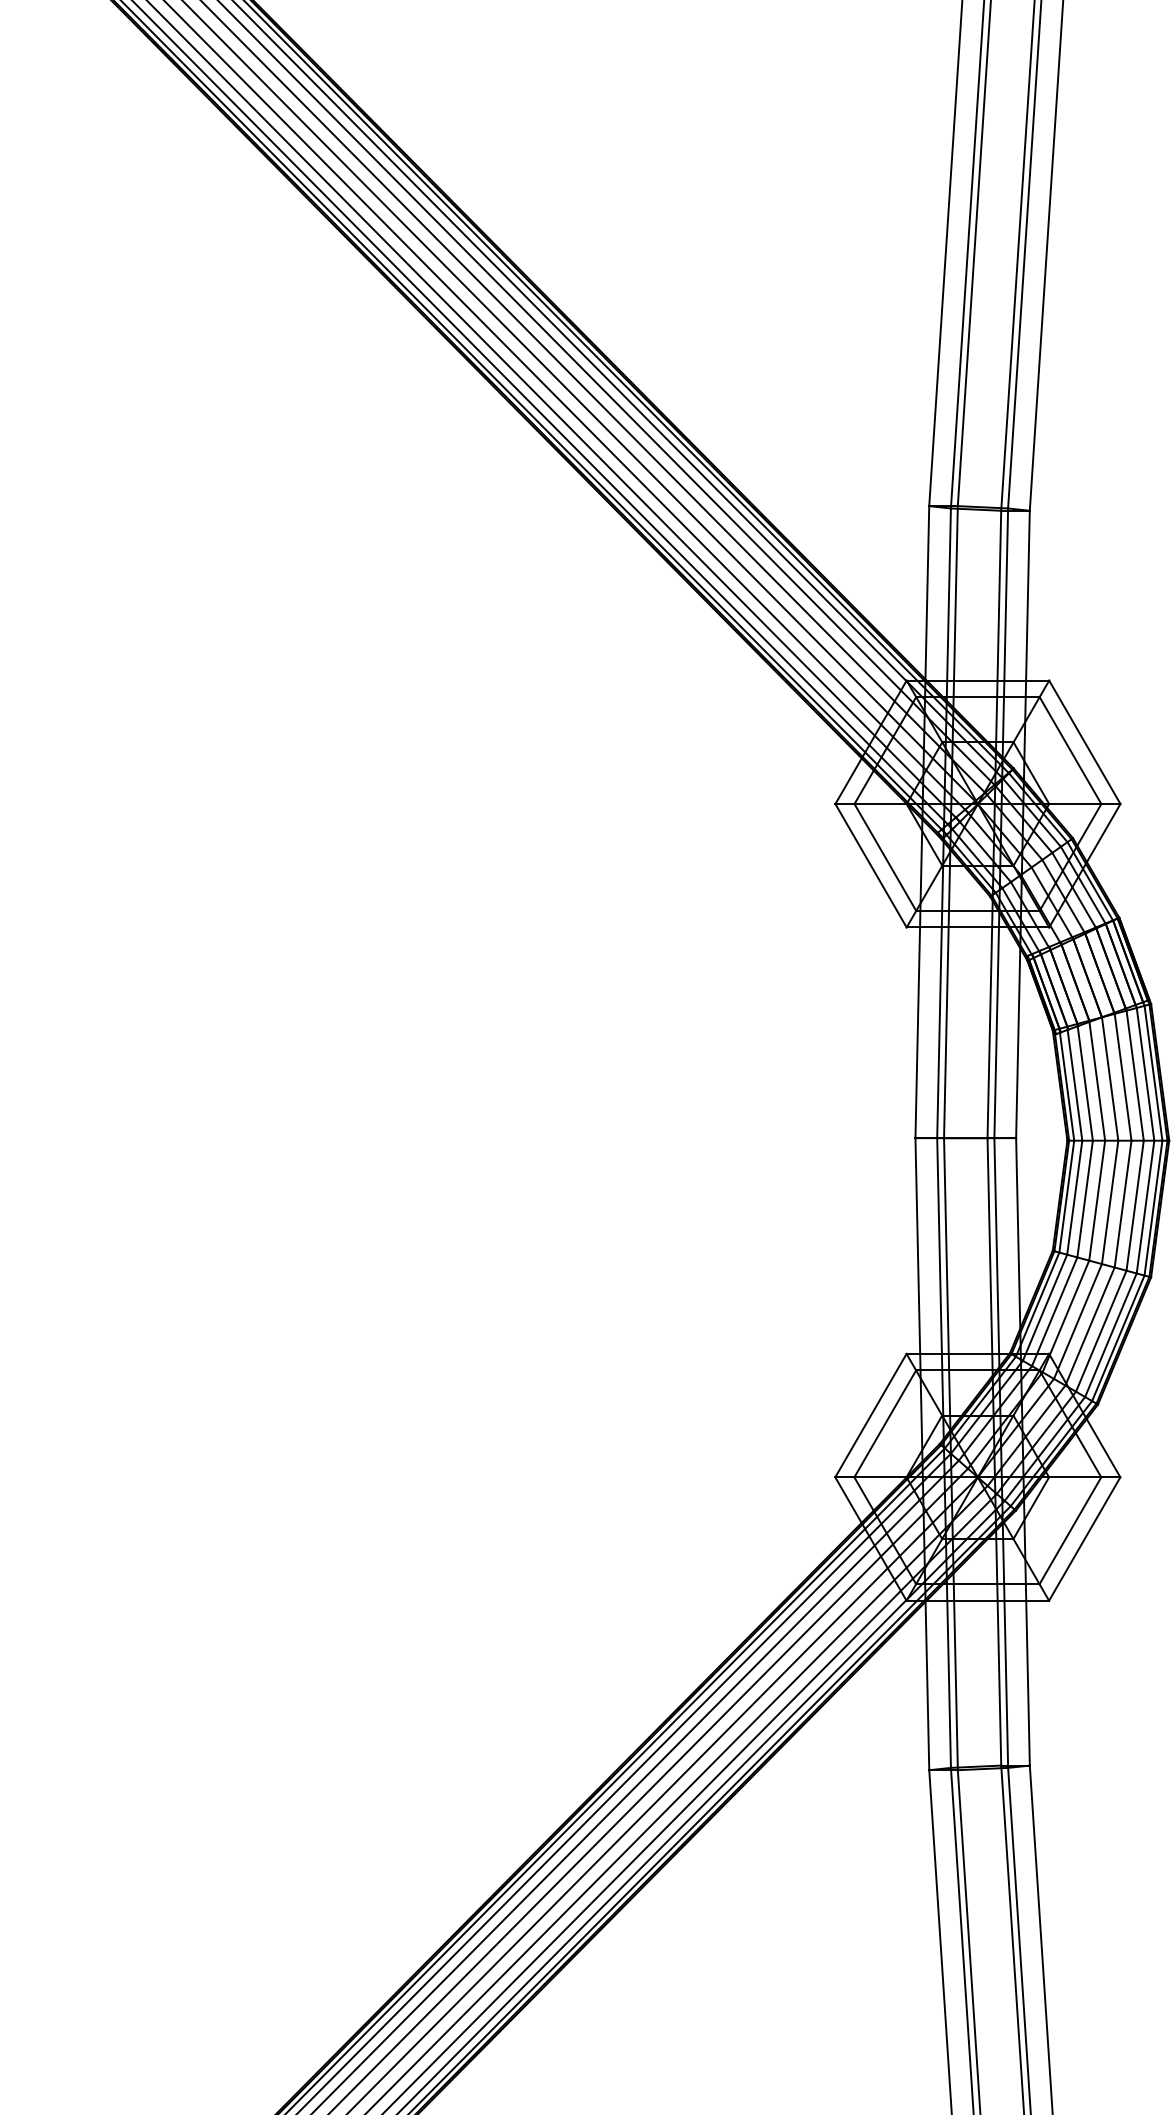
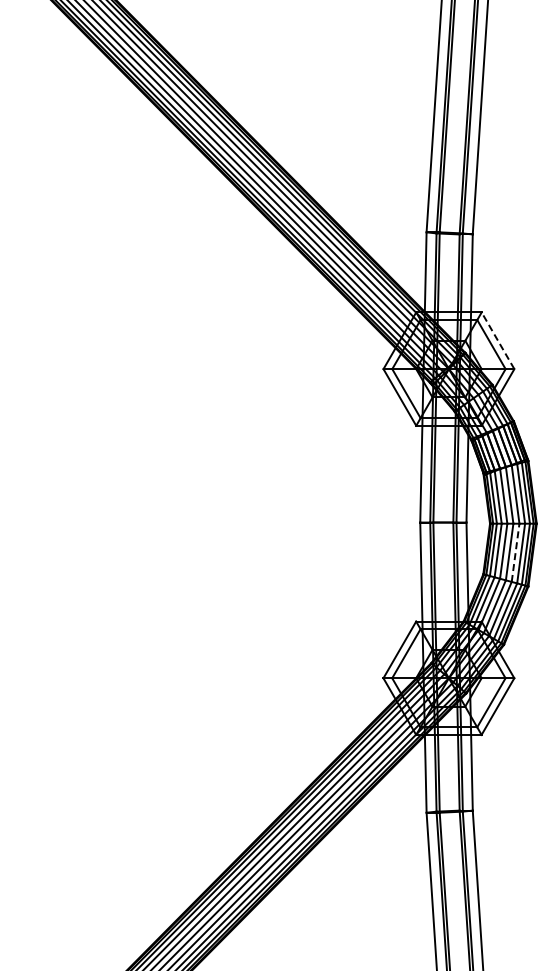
line: (1085, 741) -> (498, 340), solid -> dashed
line: (1122, 1203) -> (515, 552), solid -> dashed

